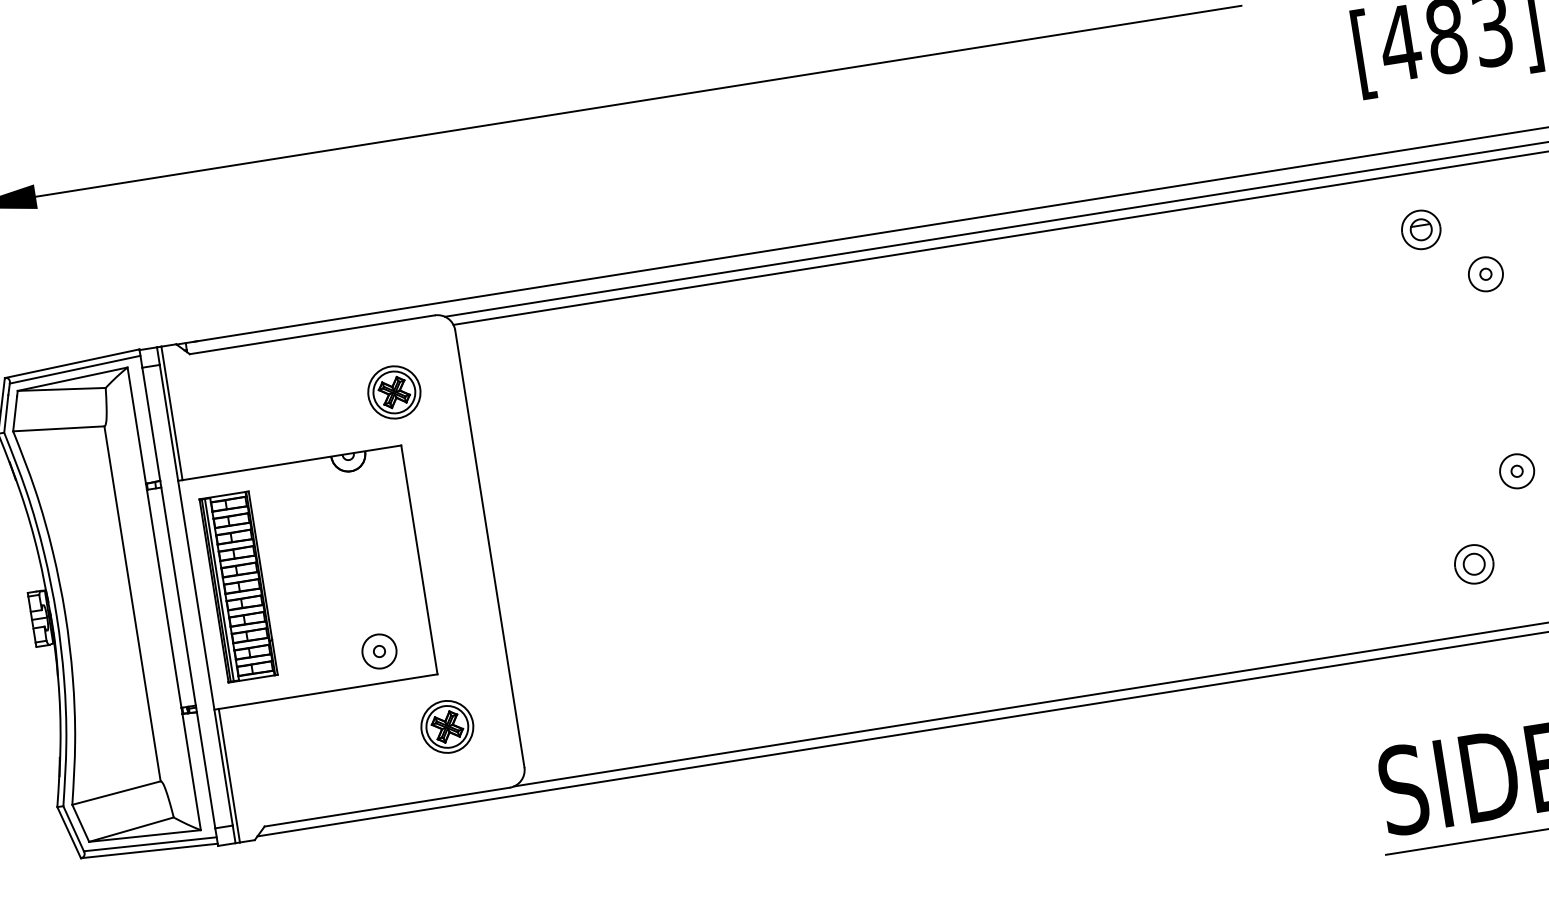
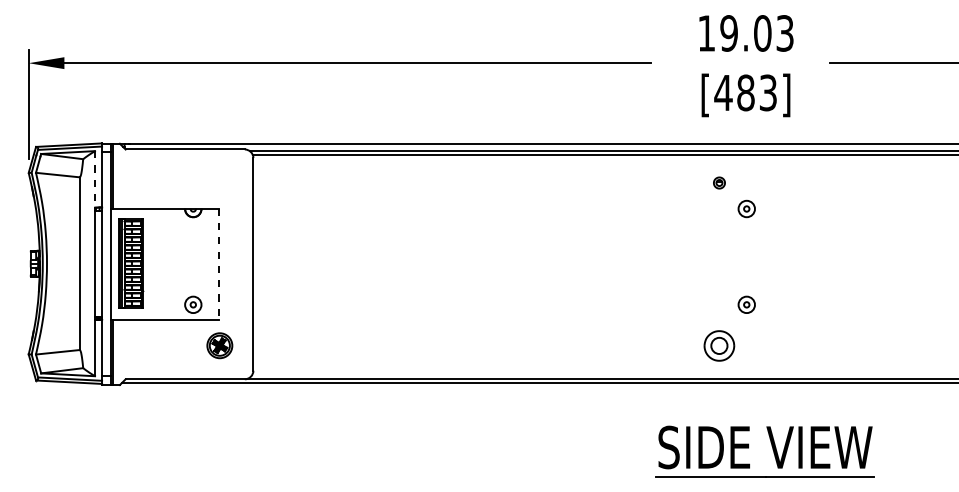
part: (1421, 228) -> (719, 182), size x0.6
part: (393, 391) -> (219, 182), removed
line: (137, 425) -> (95, 179), solid -> dashed
line: (420, 560) -> (219, 264), solid -> dashed
part: (1474, 563) -> (719, 345), size x1.6

